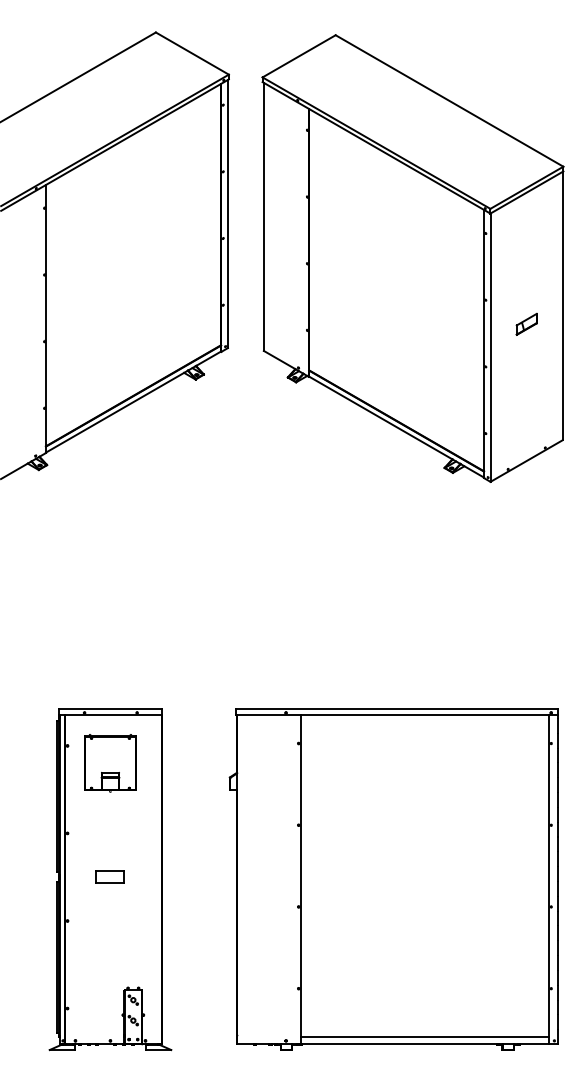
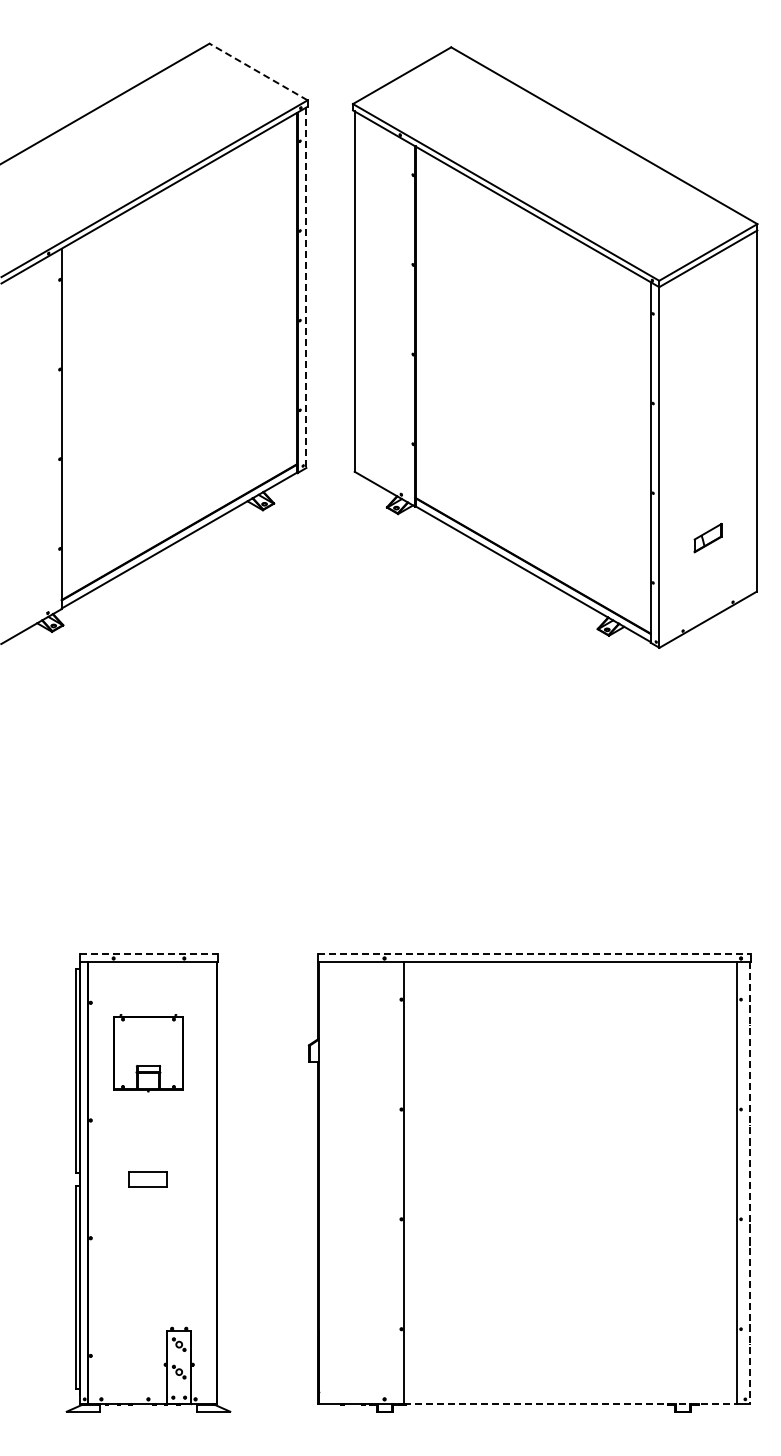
line: (192, 53) -> (258, 72), solid -> dashed
line: (228, 214) -> (306, 288), solid -> dashed
part: (526, 323) -> (707, 537), moved
line: (111, 709) -> (149, 953), solid -> dashed
line: (397, 709) -> (534, 953), solid -> dashed
part: (110, 763) -> (148, 1053), moved
line: (557, 880) -> (749, 1183), solid -> dashed
line: (424, 1037) -> (570, 1394), removed
line: (424, 1044) -> (570, 1404), solid -> dashed

